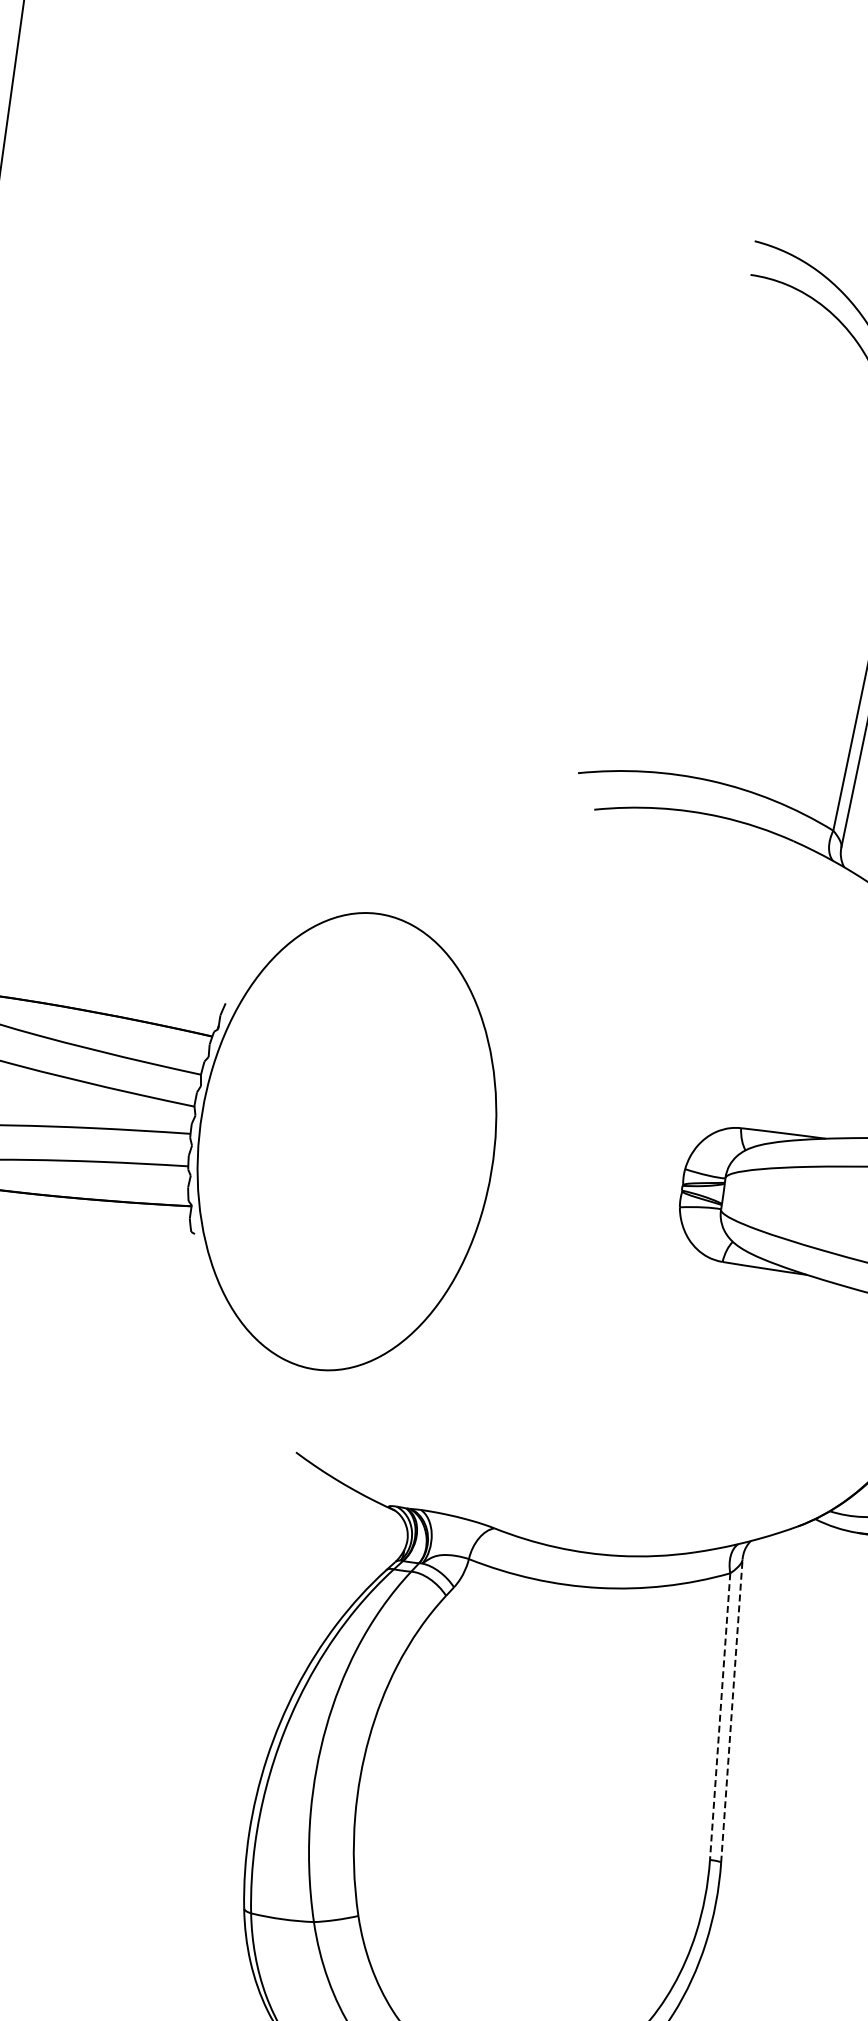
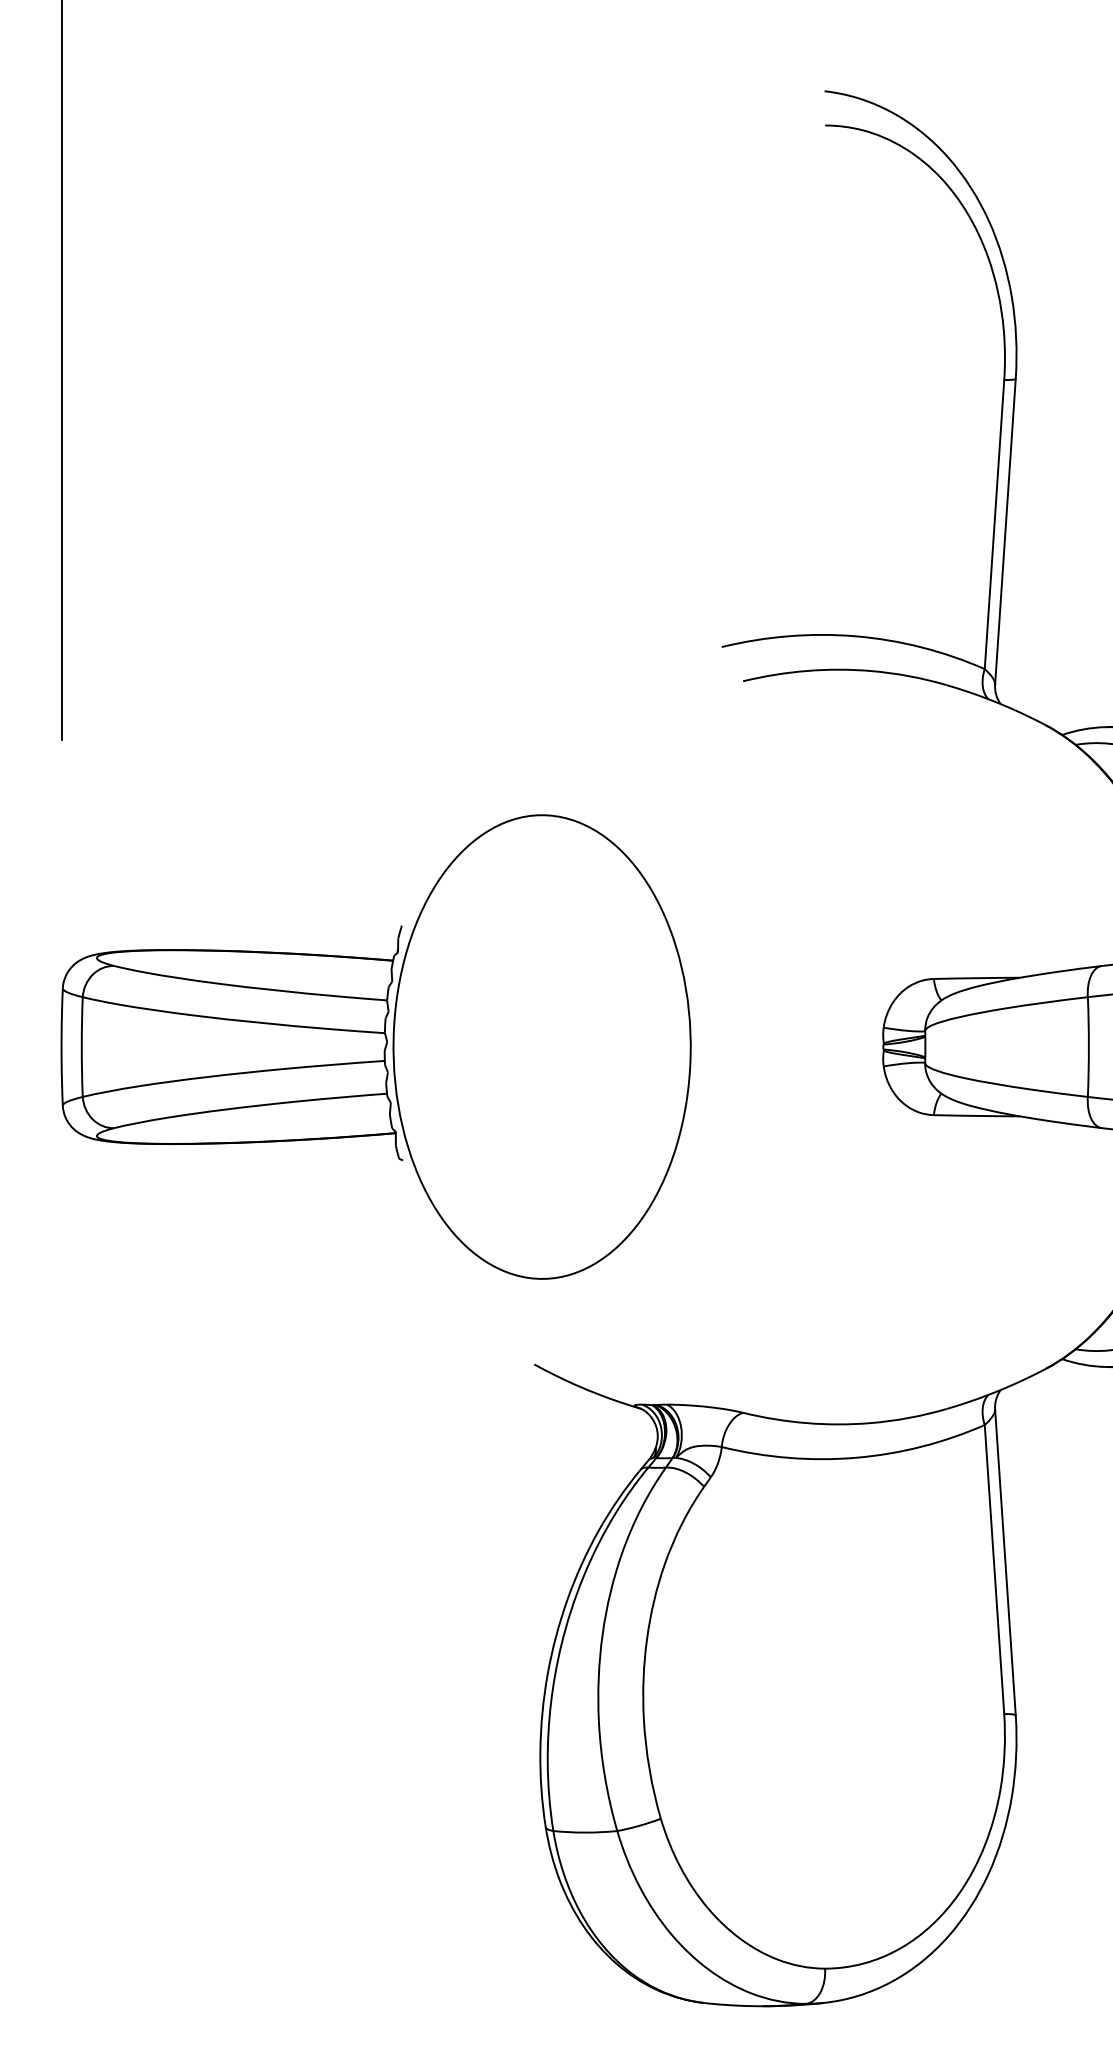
line: (732, 1710) -> (1005, 1561), dashed -> solid
line: (720, 1716) -> (994, 1569), dashed -> solid

